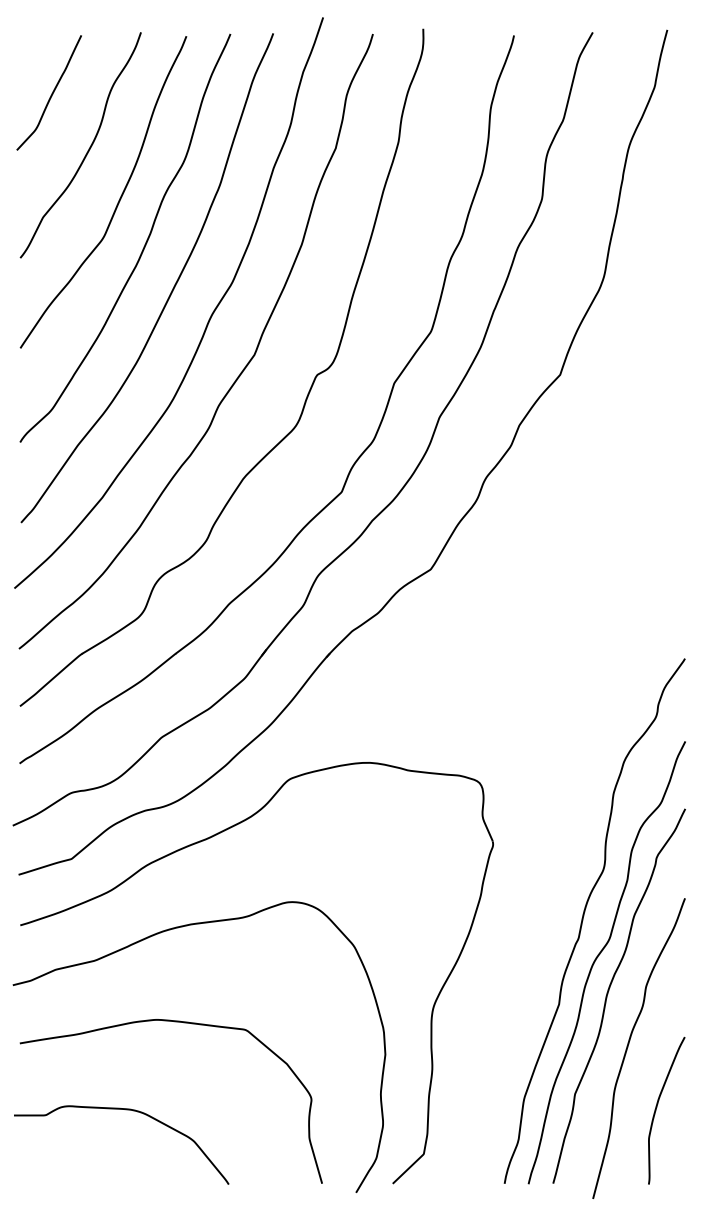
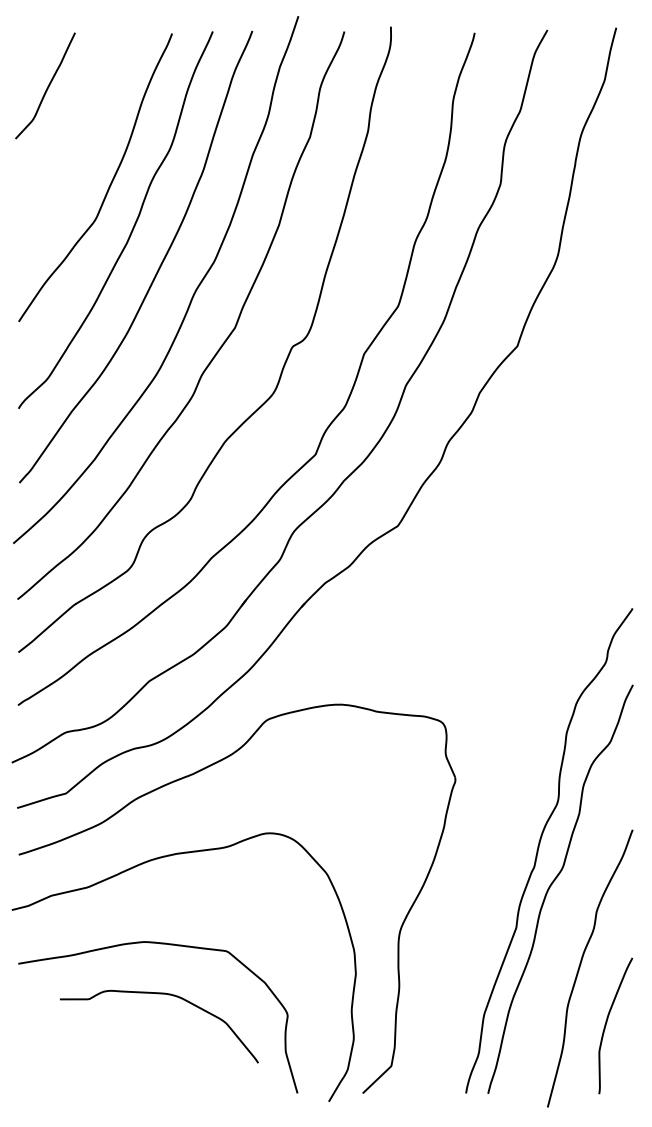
curve: (88, 148) -> (81, 137), removed
curve: (609, 993) -> (562, 917), removed
curve: (120, 1110) -> (158, 994), moved

